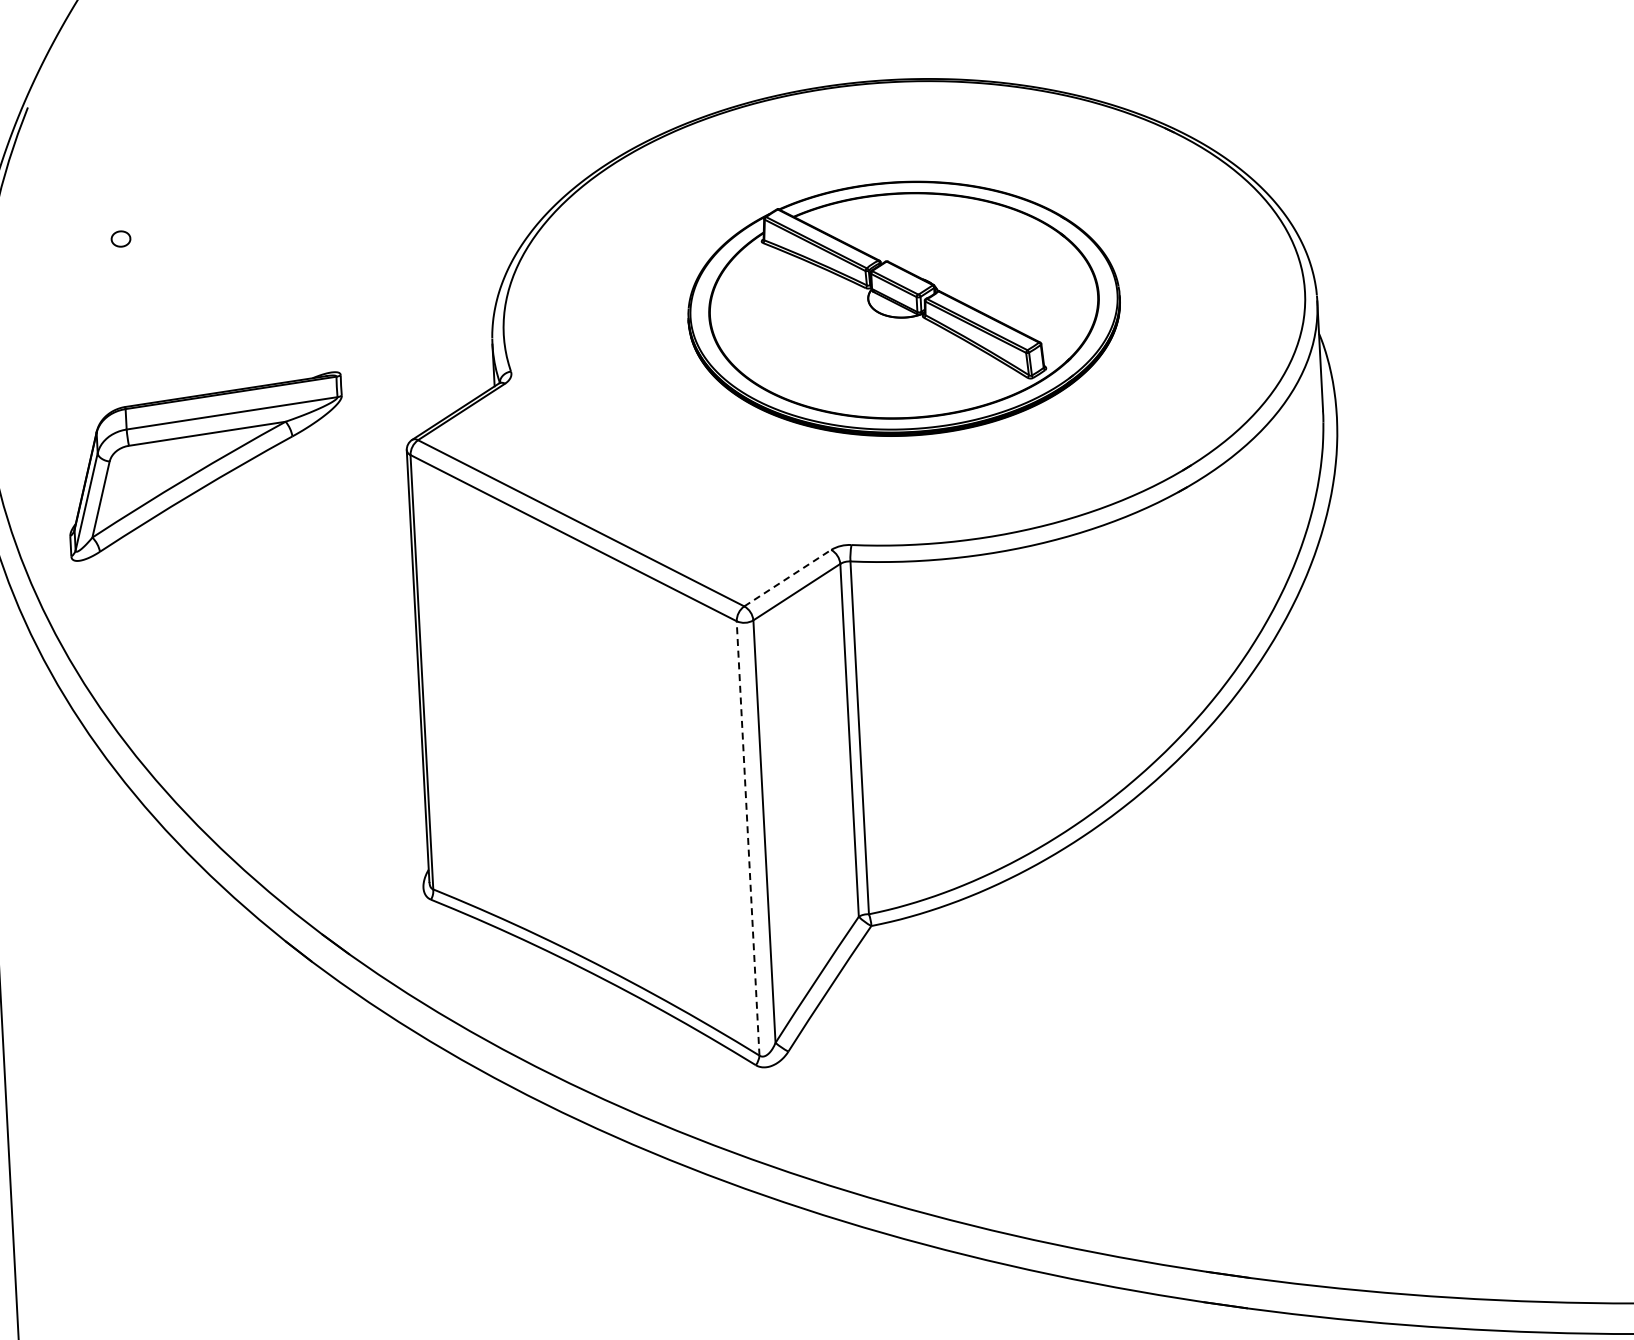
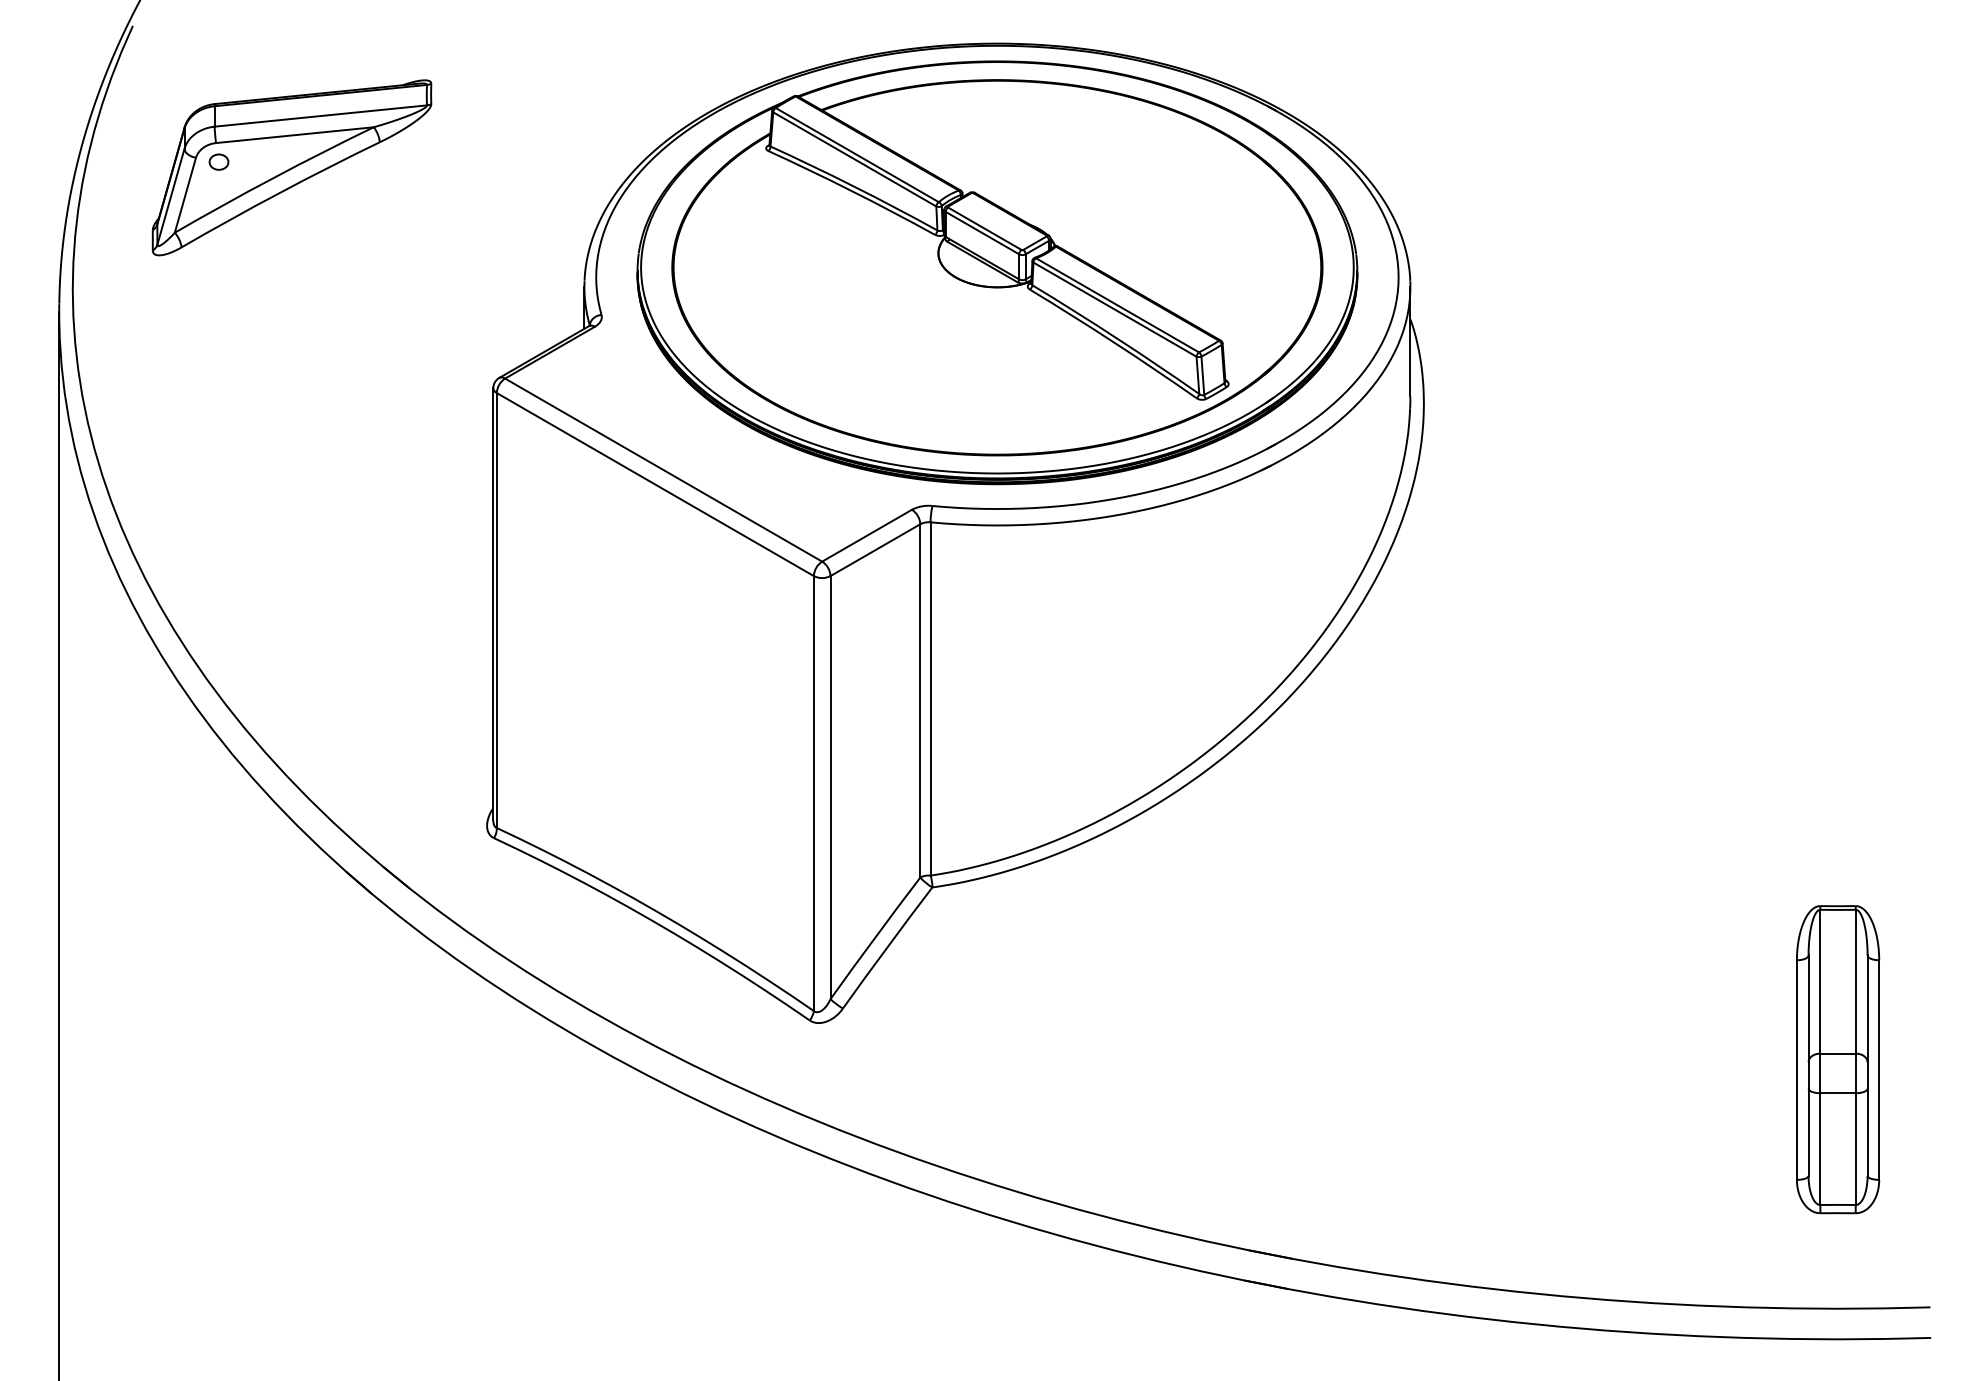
part: (904, 308) -> (997, 272), size x1.67
part: (205, 466) -> (291, 167), moved
line: (788, 577) -> (867, 535), dashed -> solid
line: (747, 838) -> (813, 793), dashed -> solid

